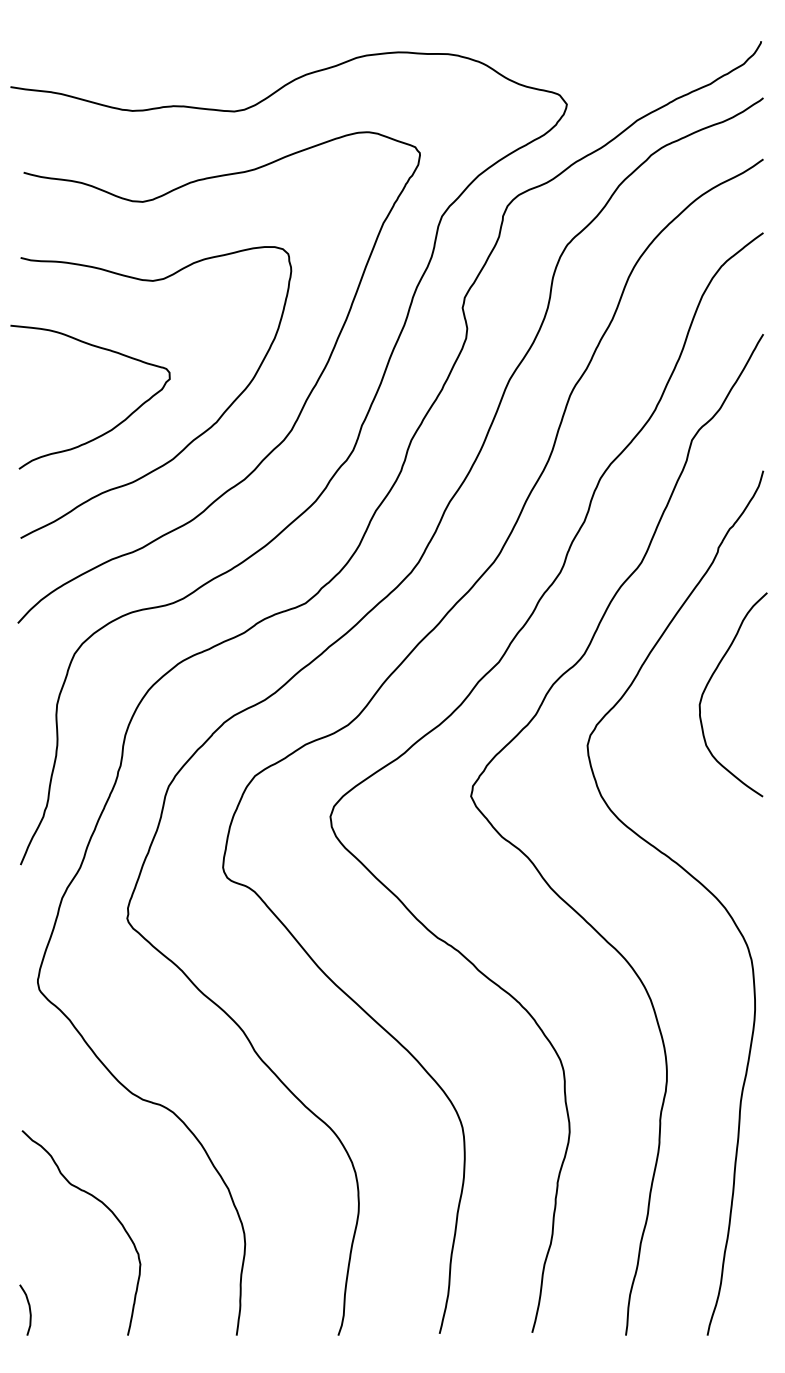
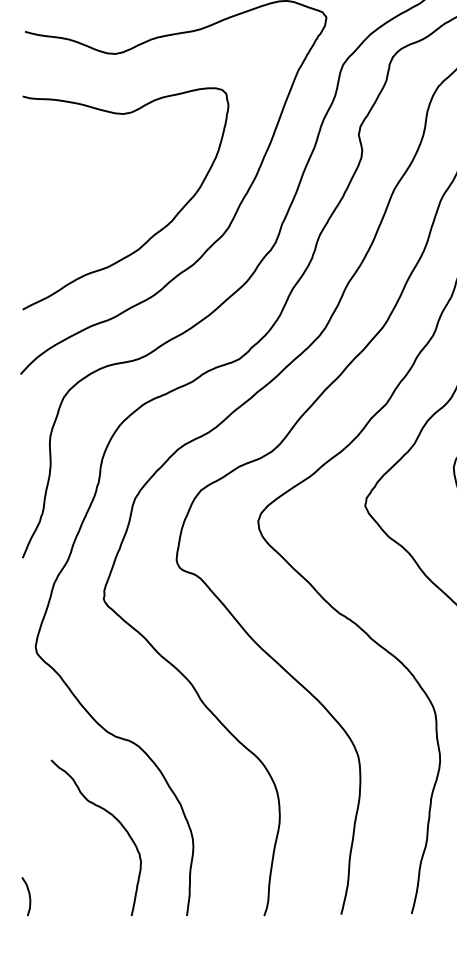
curve: (114, 426) -> (94, 224), removed
curve: (101, 1203) -> (111, 815), moved

